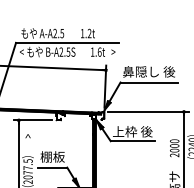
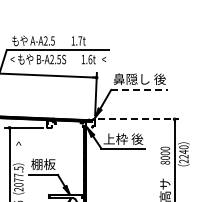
text: (89, 33) -> (80, 40), 1.2t -> 1.7t
text: (113, 52) -> (104, 59), > -> <
line: (149, 82) -> (140, 89), solid -> dashed
line: (147, 112) -> (138, 119), solid -> dashed
text: (174, 155) -> (165, 162), 2000 -> 8000

